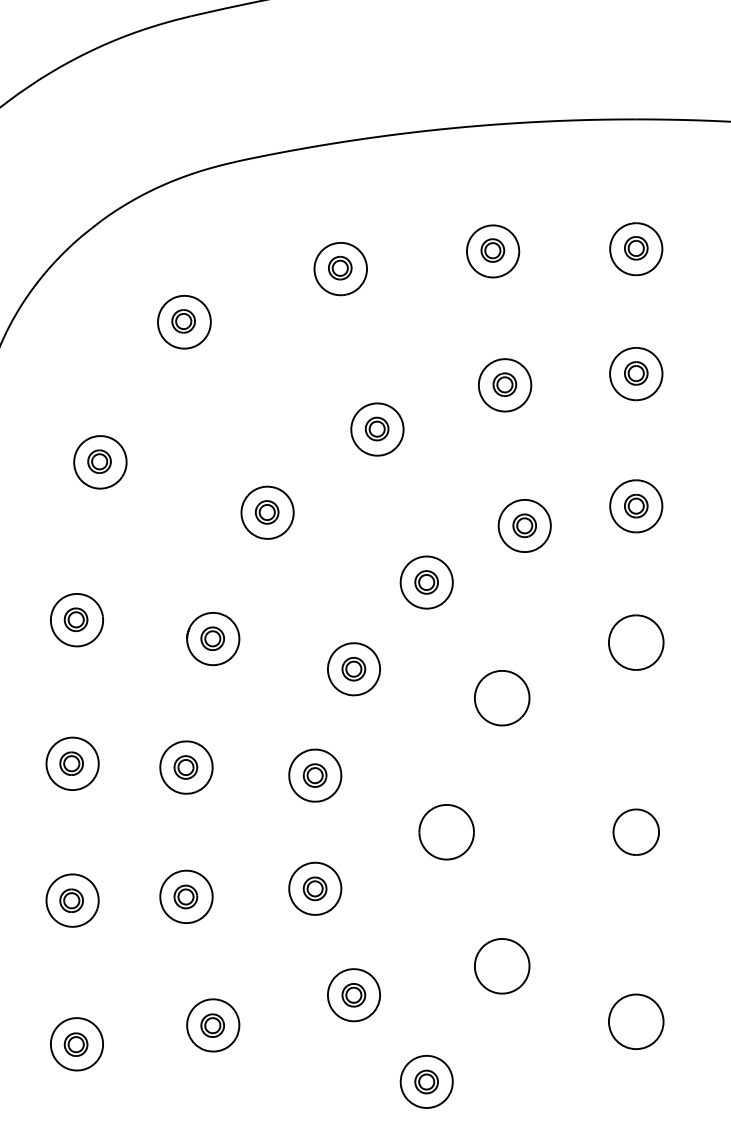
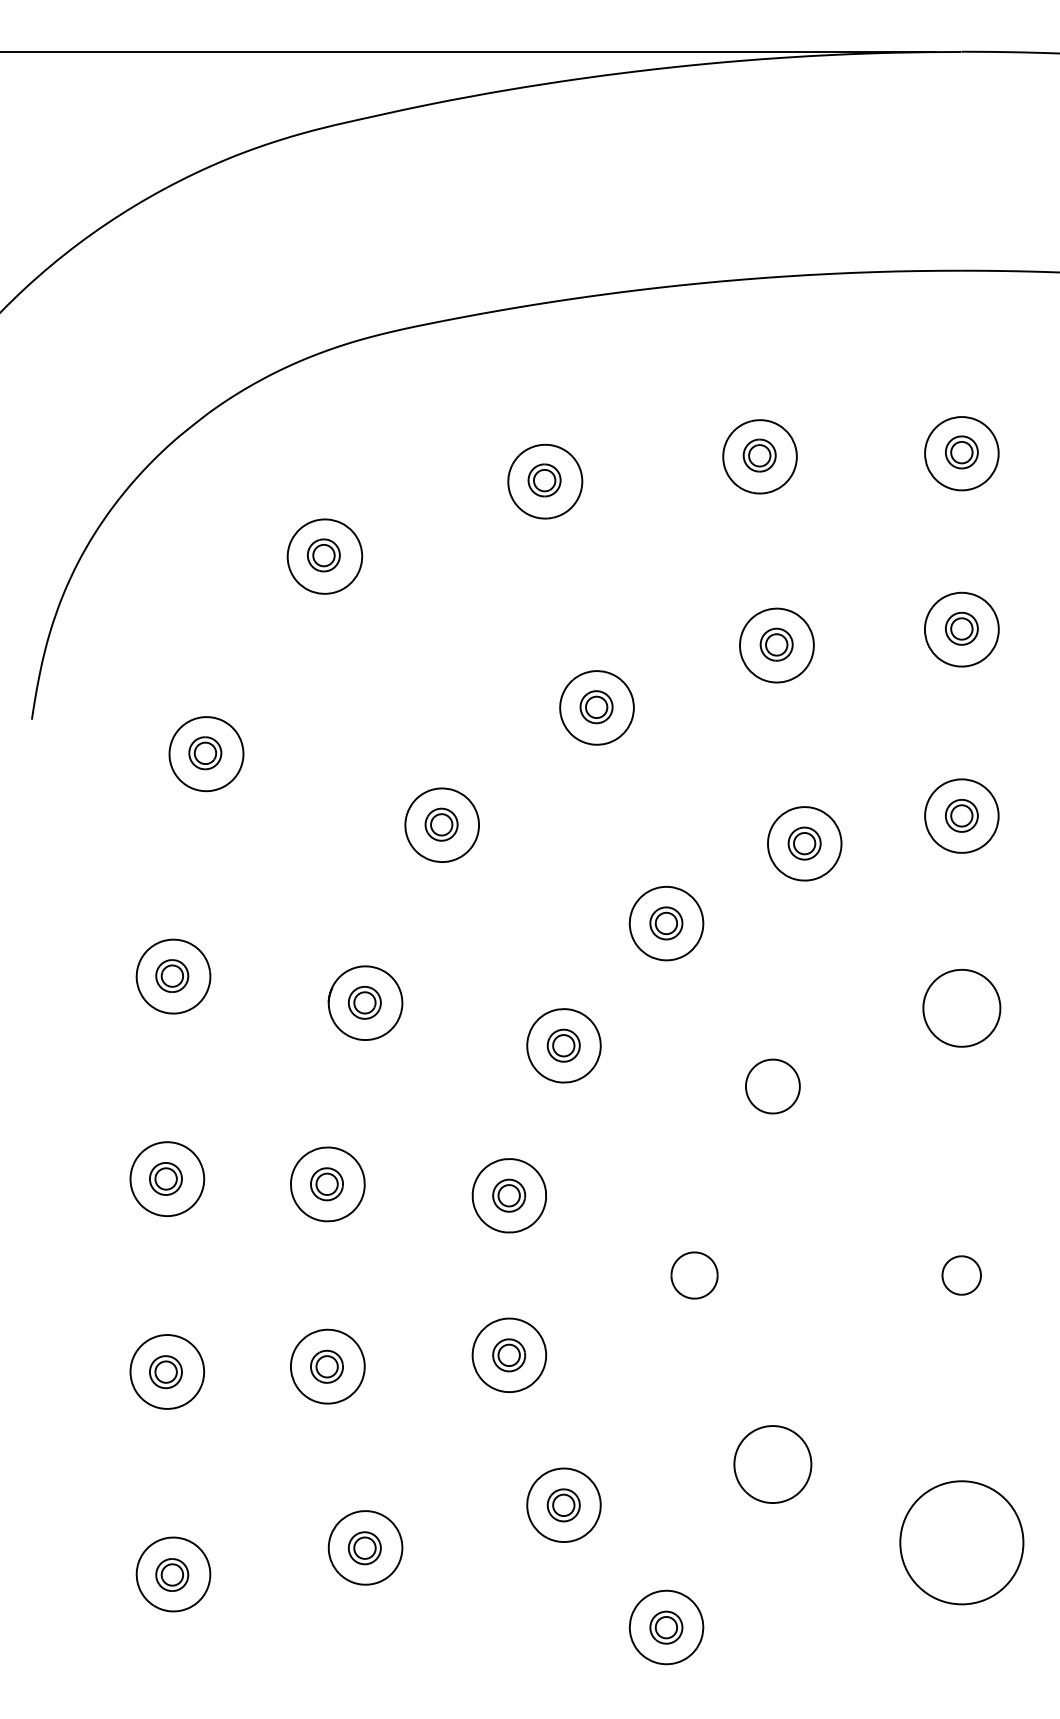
part: (501, 698) -> (772, 1086), size x0.7
part: (446, 832) -> (694, 1275), size x0.6
part: (636, 832) -> (961, 1275), size x0.6
circle: (636, 1021) -> (961, 1542), size x1.6

